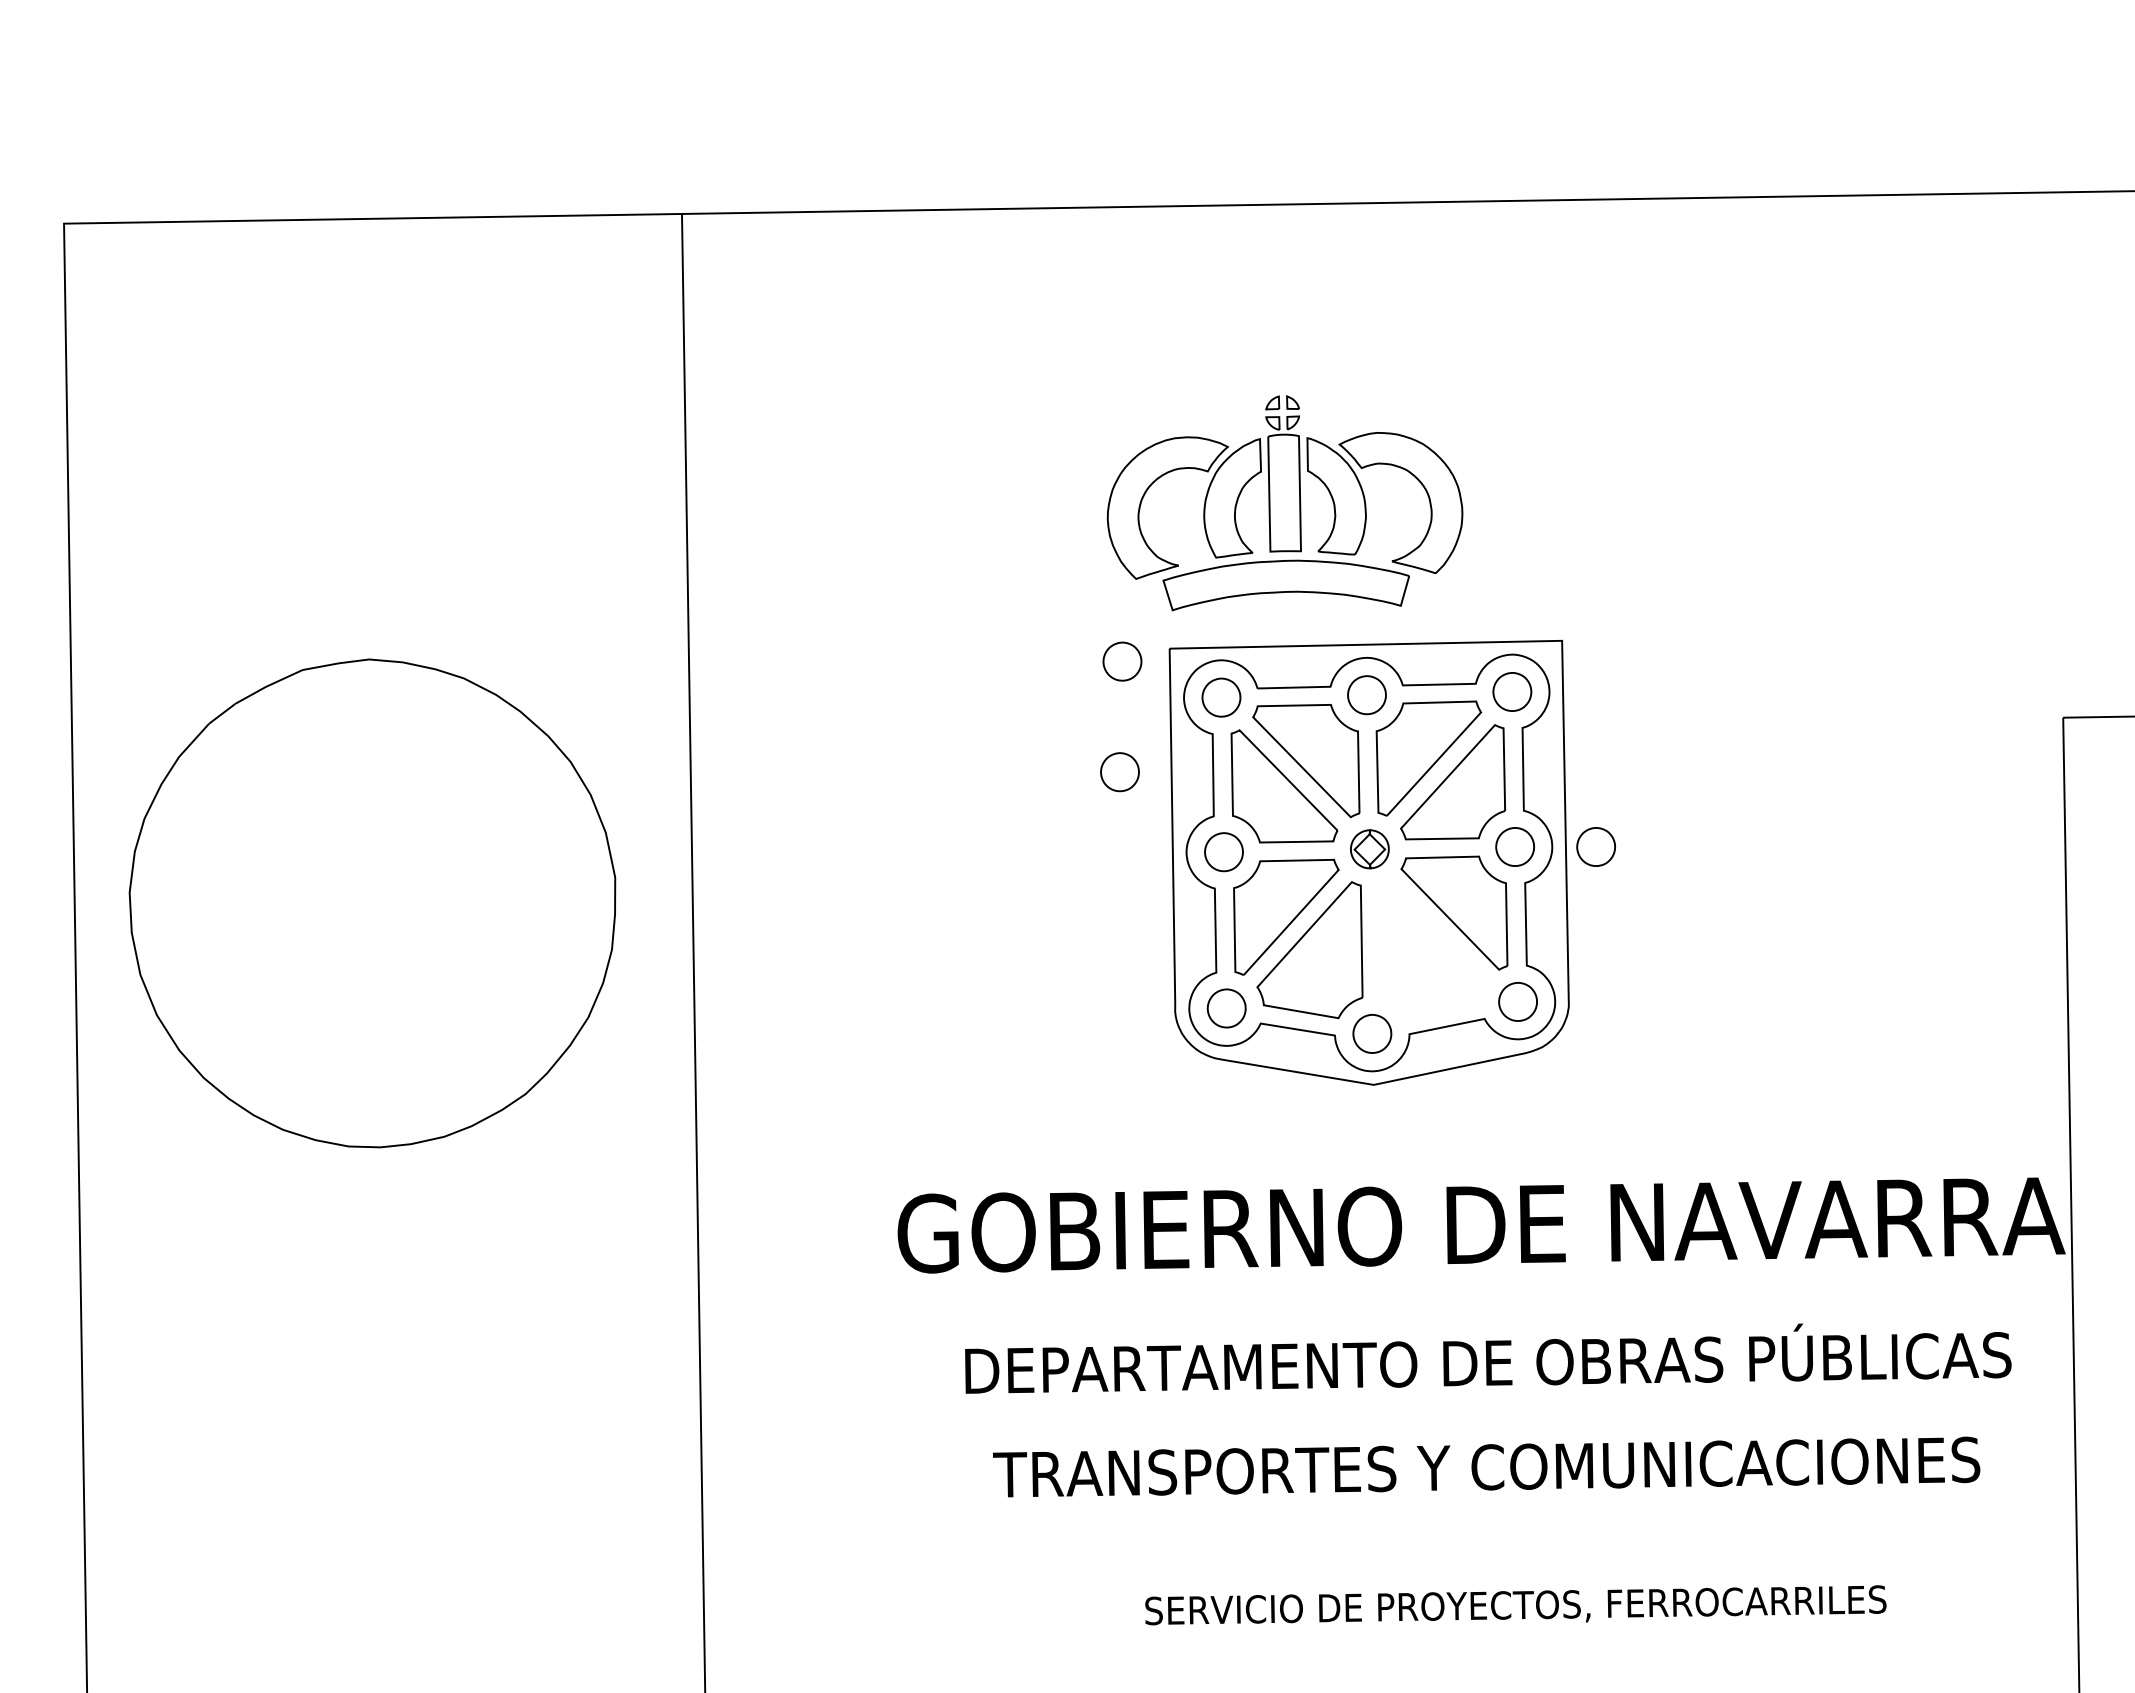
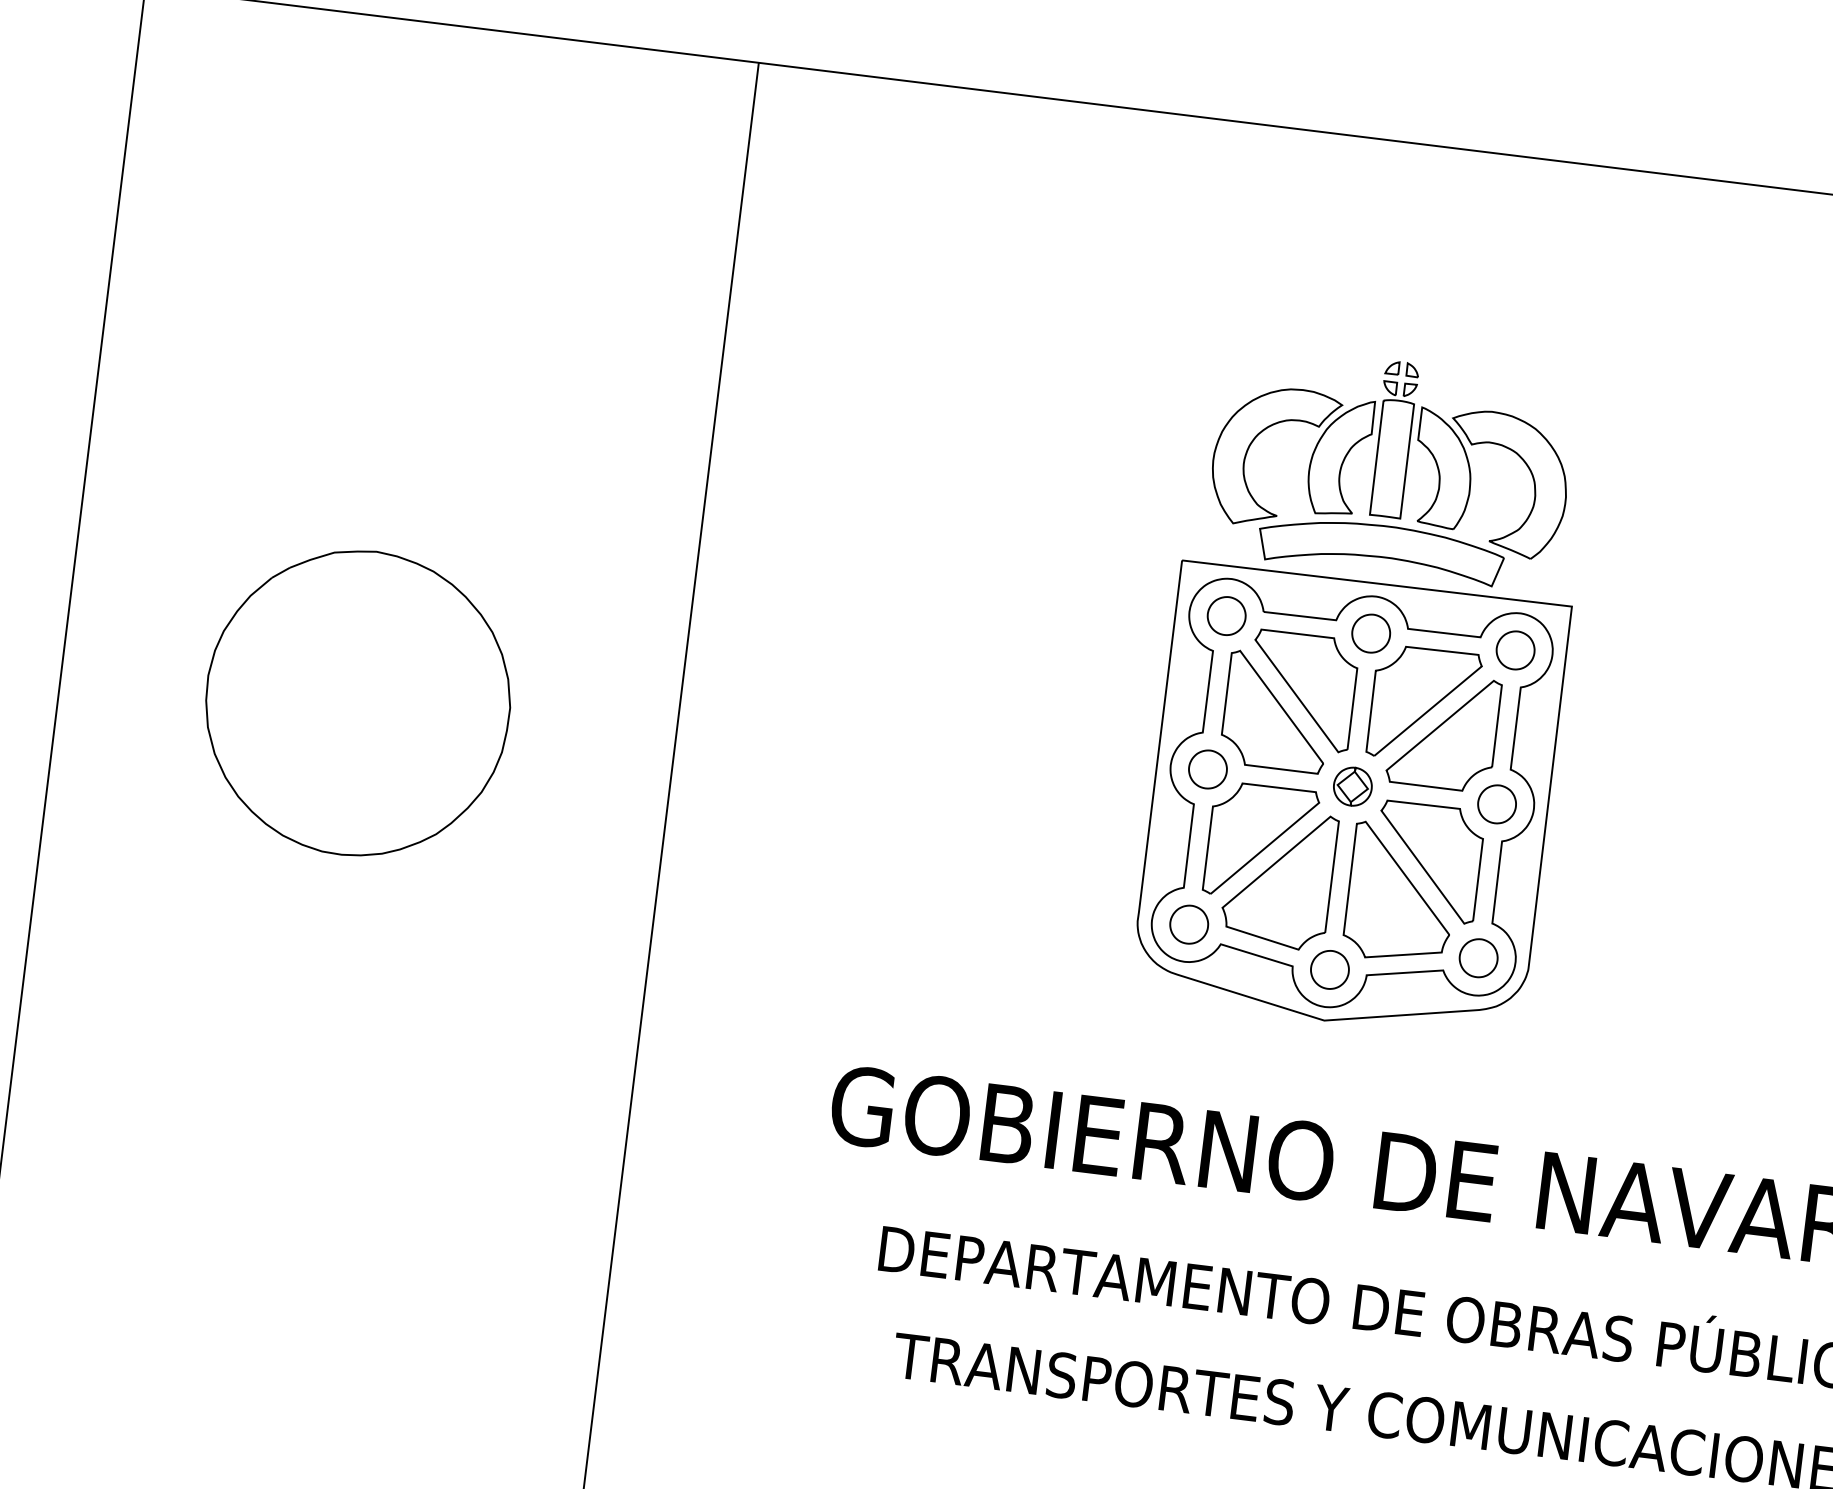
part: (1284, 503) -> (1390, 469), moved
part: (1122, 661) -> (1133, 566), removed
part: (1119, 772) -> (1115, 676), removed
part: (1595, 846) -> (1576, 814), removed
part: (372, 902) -> (357, 702), size x0.62
part: (1432, 949) -> (1401, 894), added

